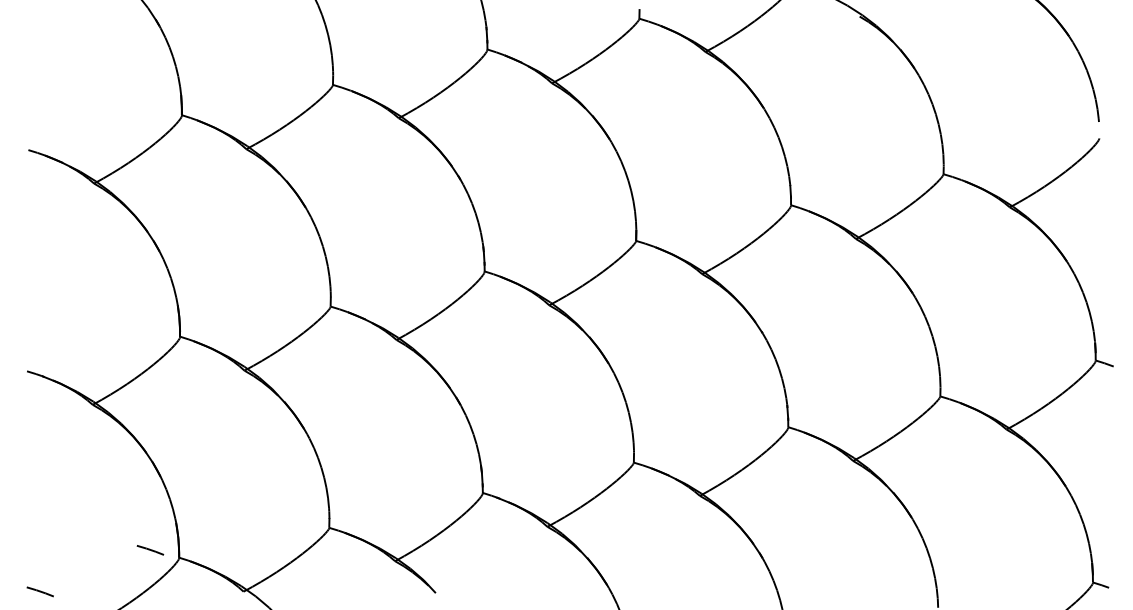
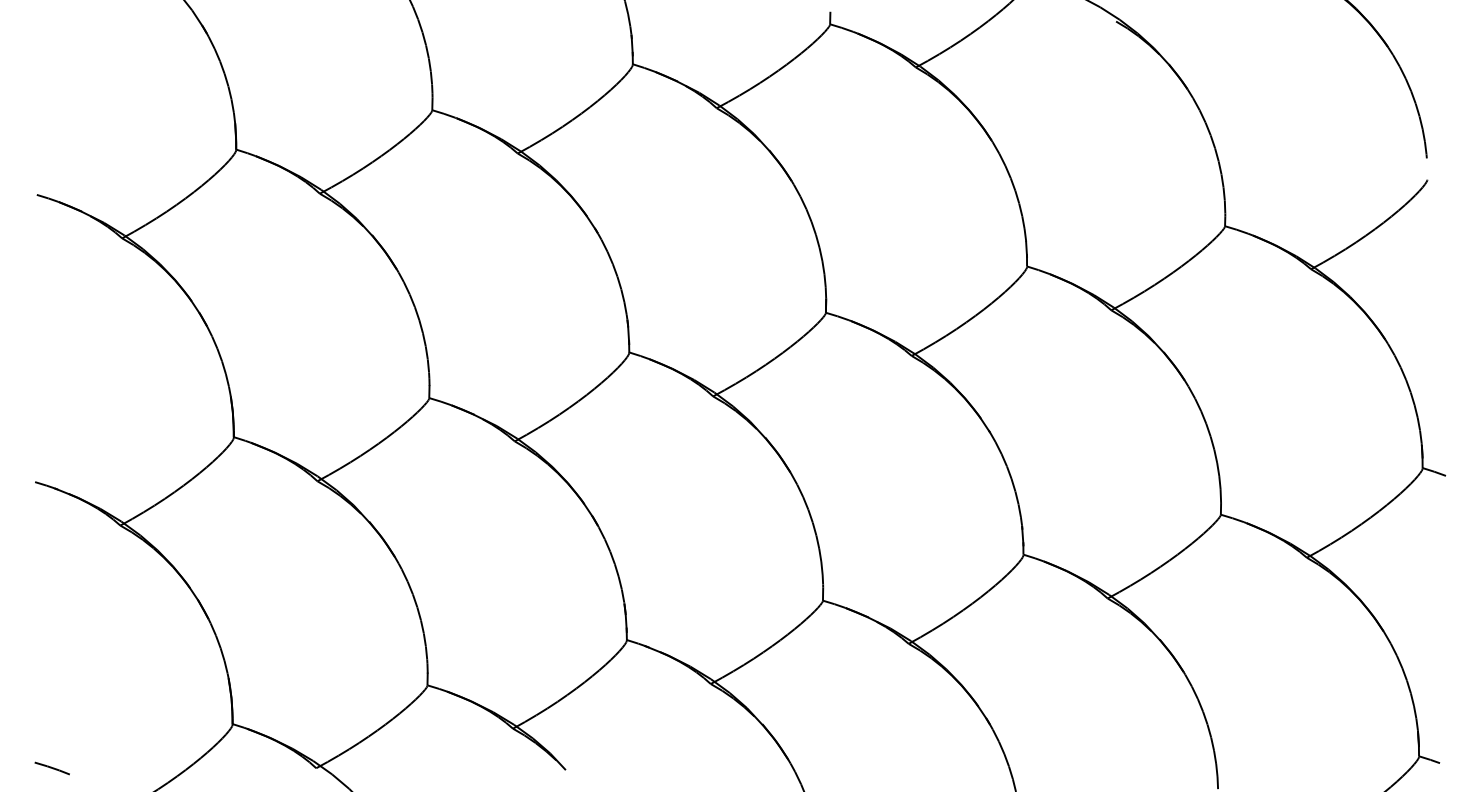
line: (149, 550) -> (194, 714), removed

